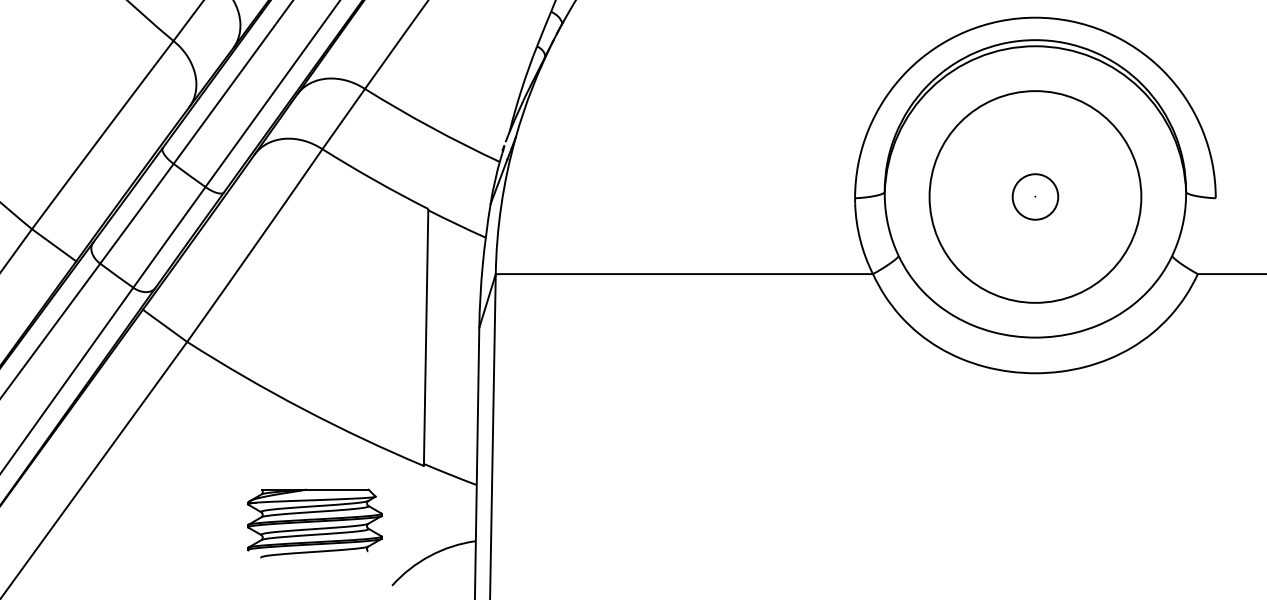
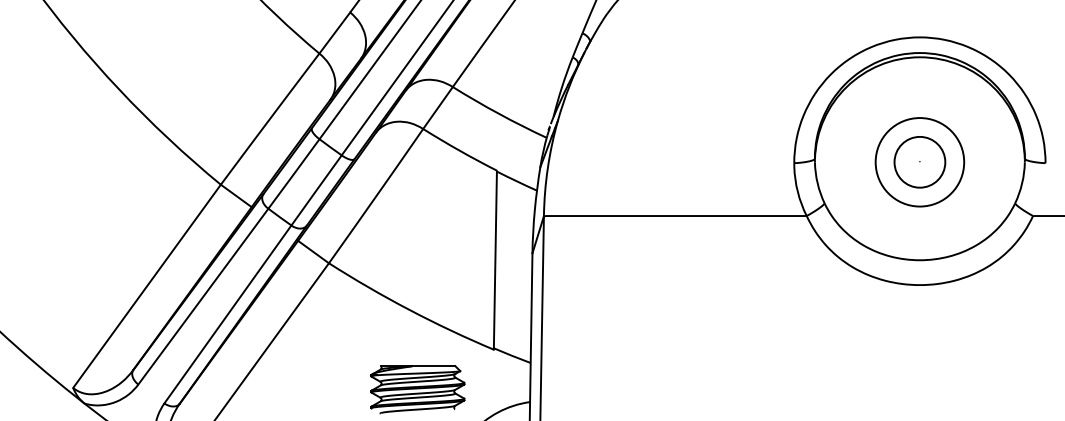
circle: (1034, 197) -> (919, 162), size x0.6
circle: (1034, 197) -> (919, 162), size x1.6

